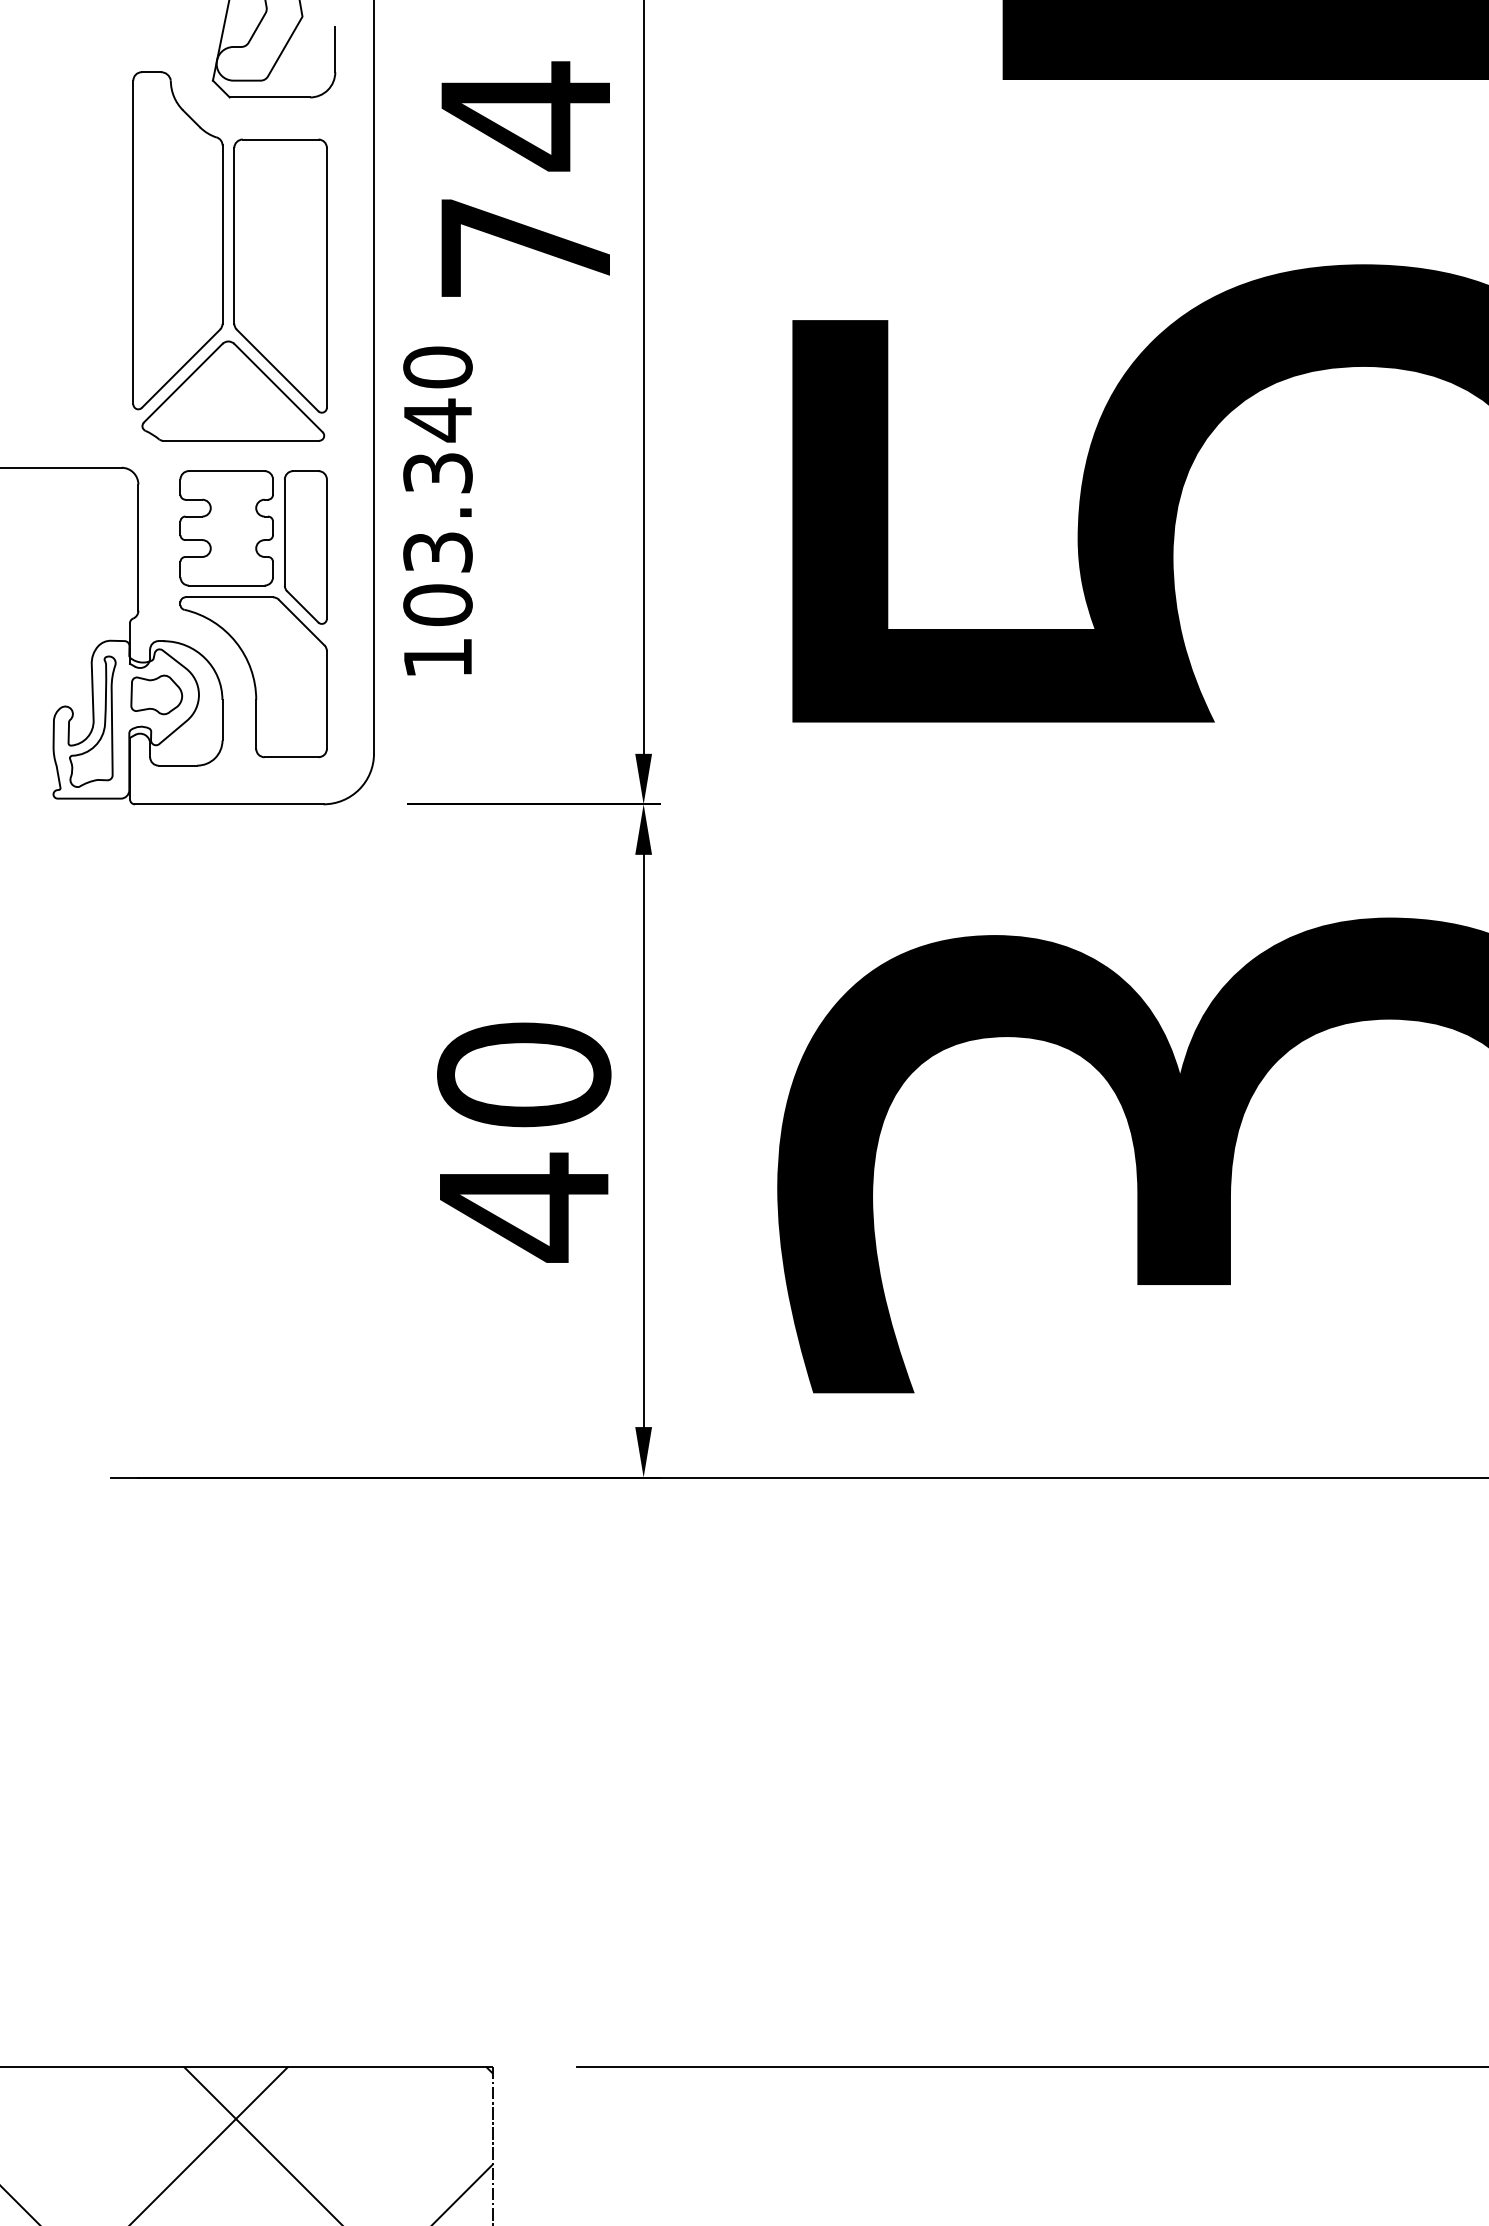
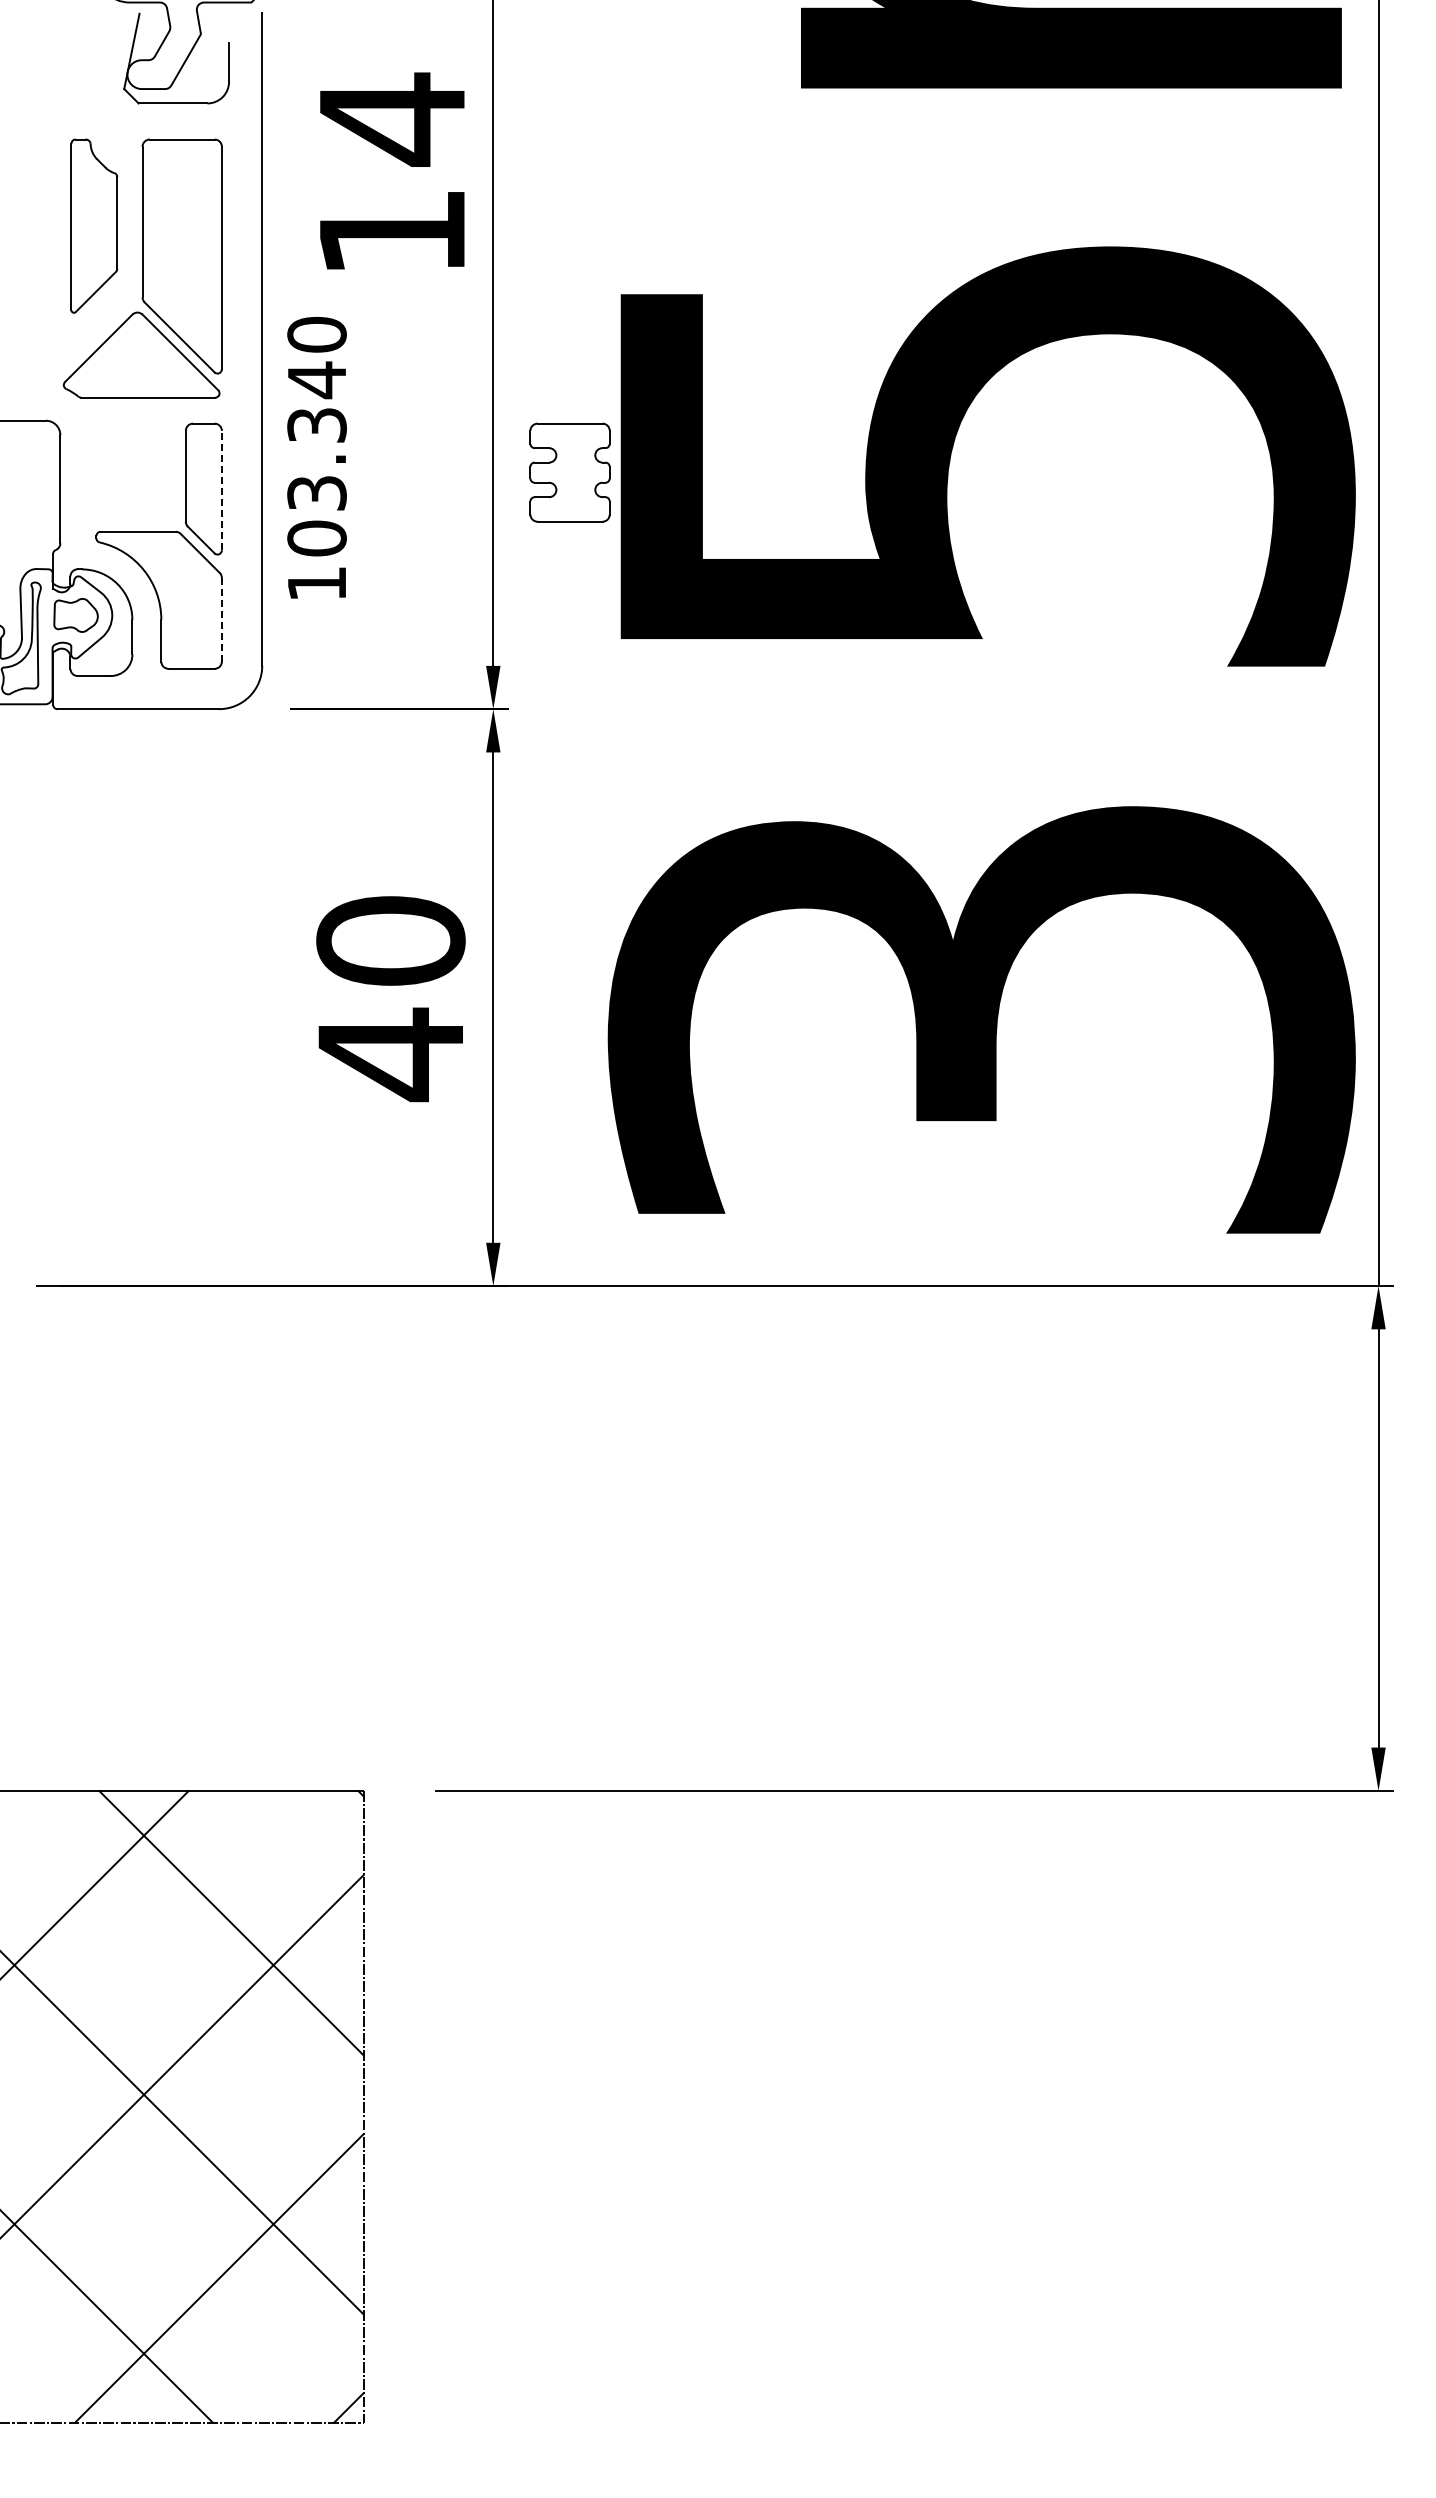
part: (178, 239) -> (94, 225), size x0.6
text: (526, 248) -> (392, 232), 74 -> 14
part: (226, 528) -> (569, 472), moved
line: (326, 549) -> (221, 490), solid -> dashed
line: (326, 699) -> (221, 619), solid -> dashed

